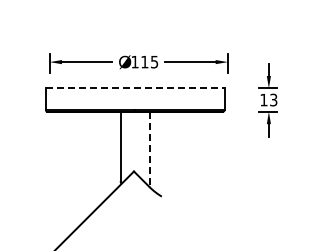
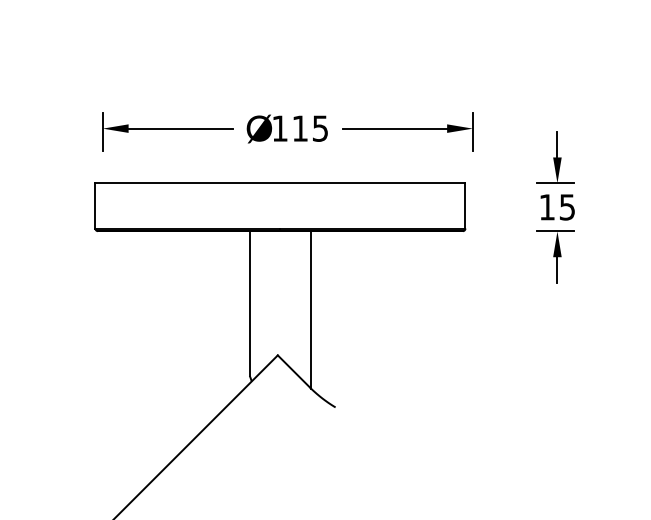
line: (135, 88) -> (280, 183), dashed -> solid
text: (273, 99) -> (566, 206), 13 -> 15
line: (150, 149) -> (312, 309), dashed -> solid

